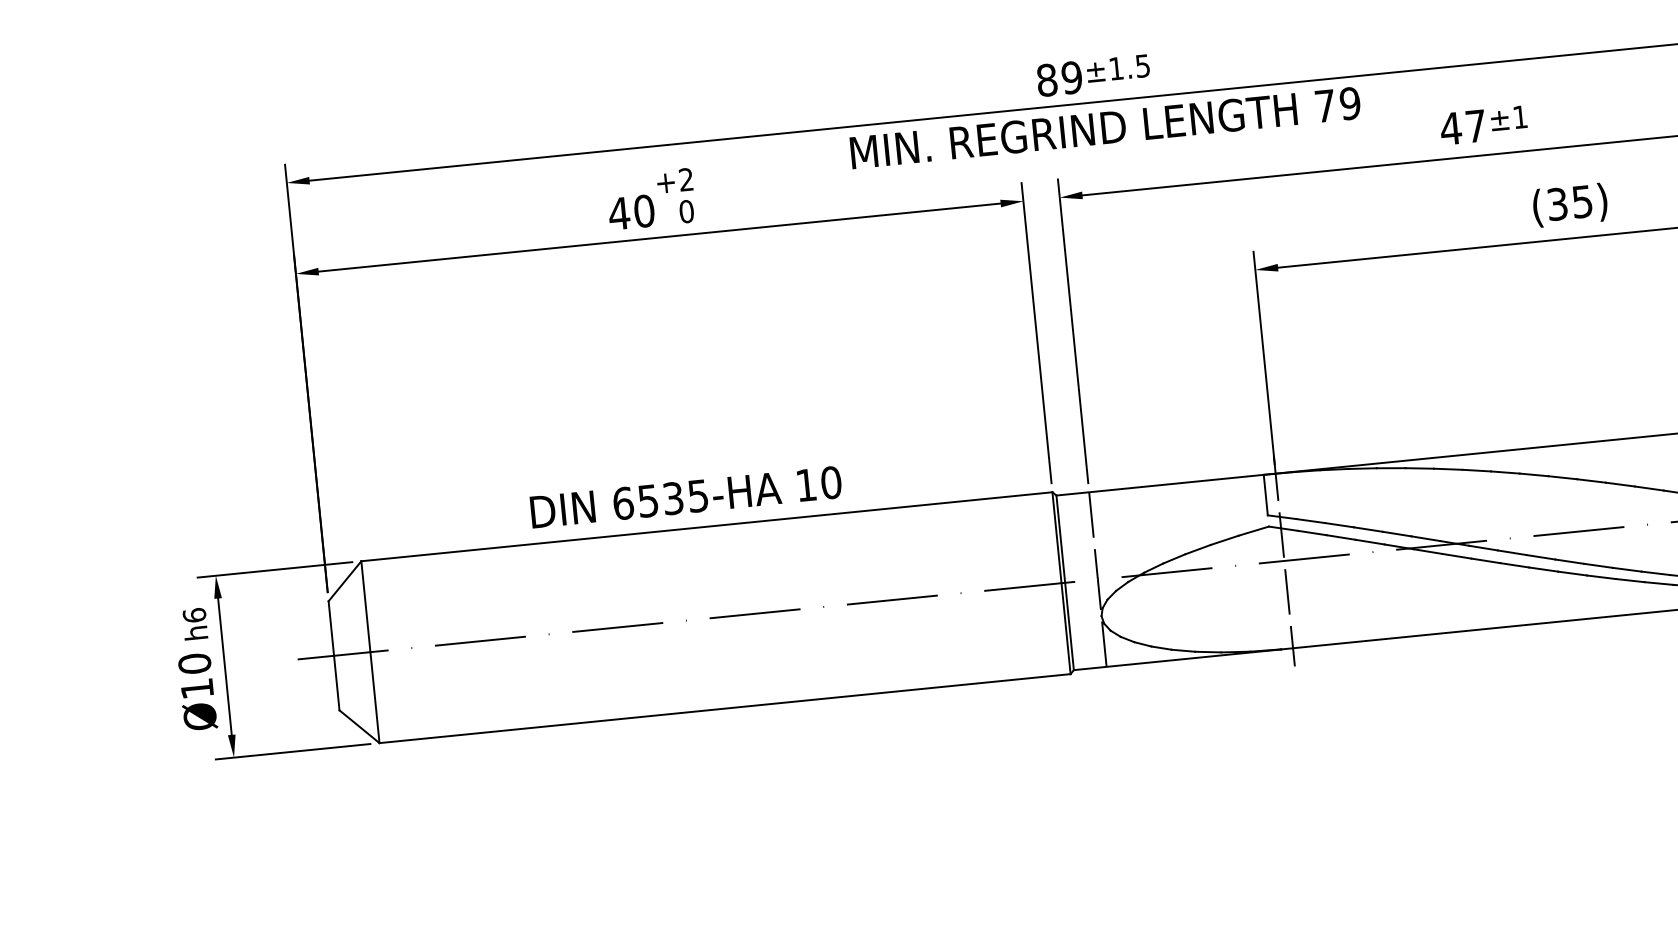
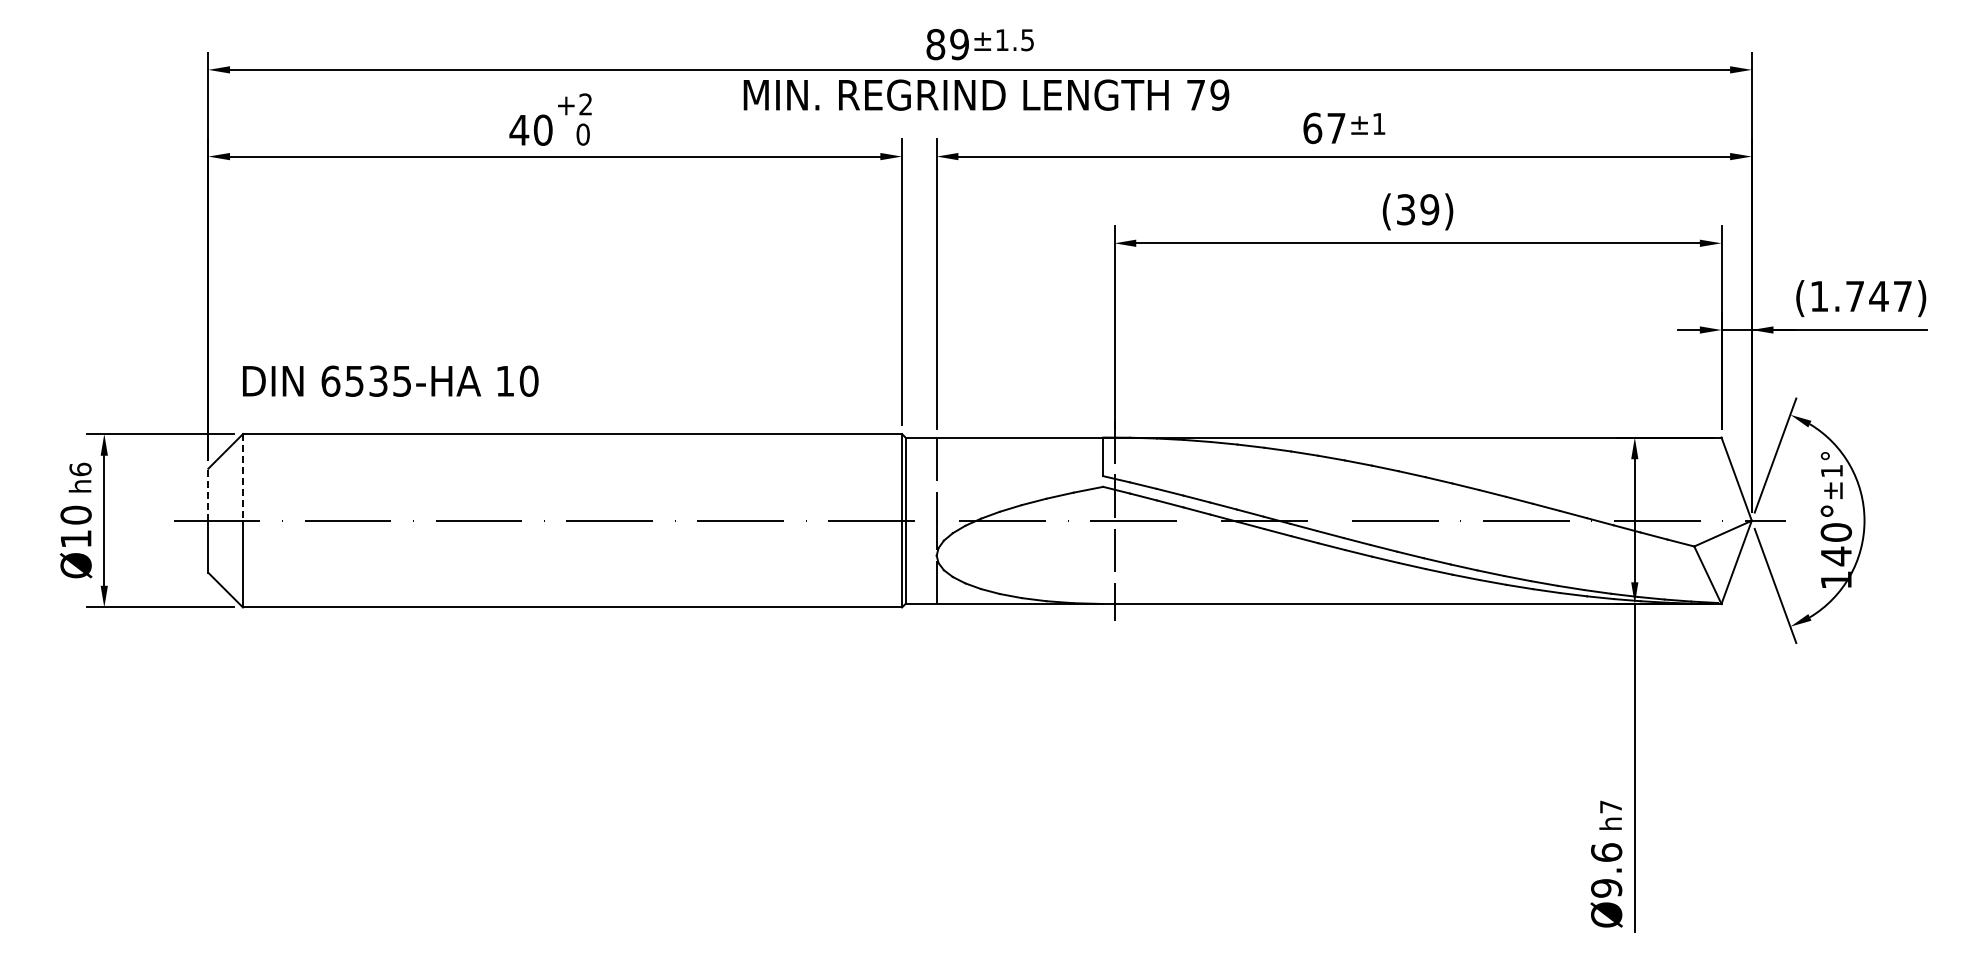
text: (1450, 128) -> (1312, 128), 47 -> 67
text: (1582, 201) -> (1429, 209), (35) -> (39)
text: (685, 496) -> (390, 380), moved
line: (366, 606) -> (243, 477), solid -> dashed
line: (331, 628) -> (208, 494), solid -> dashed

